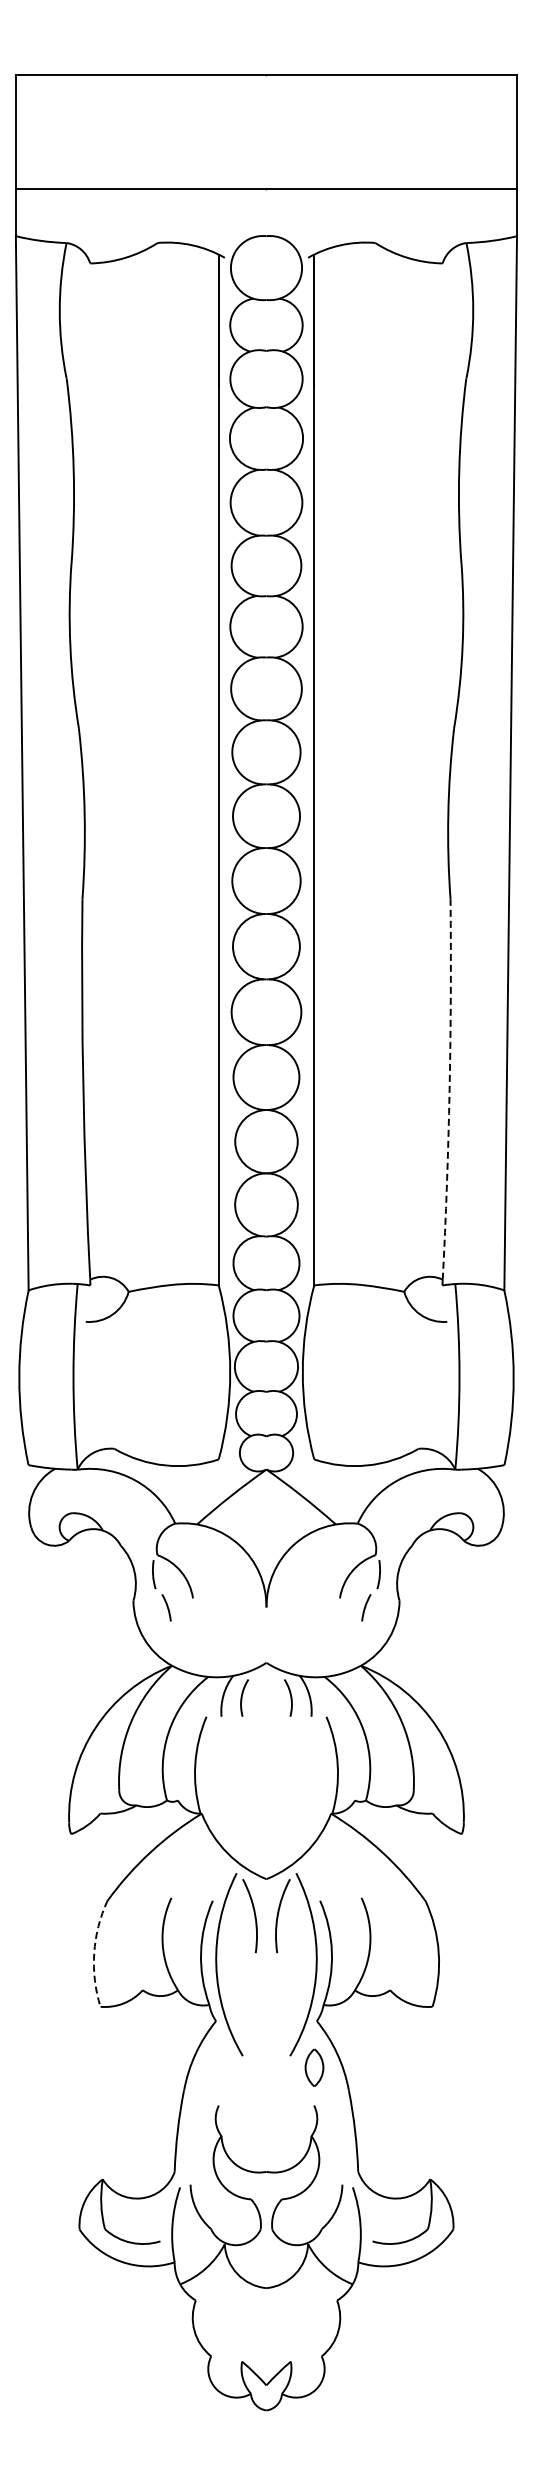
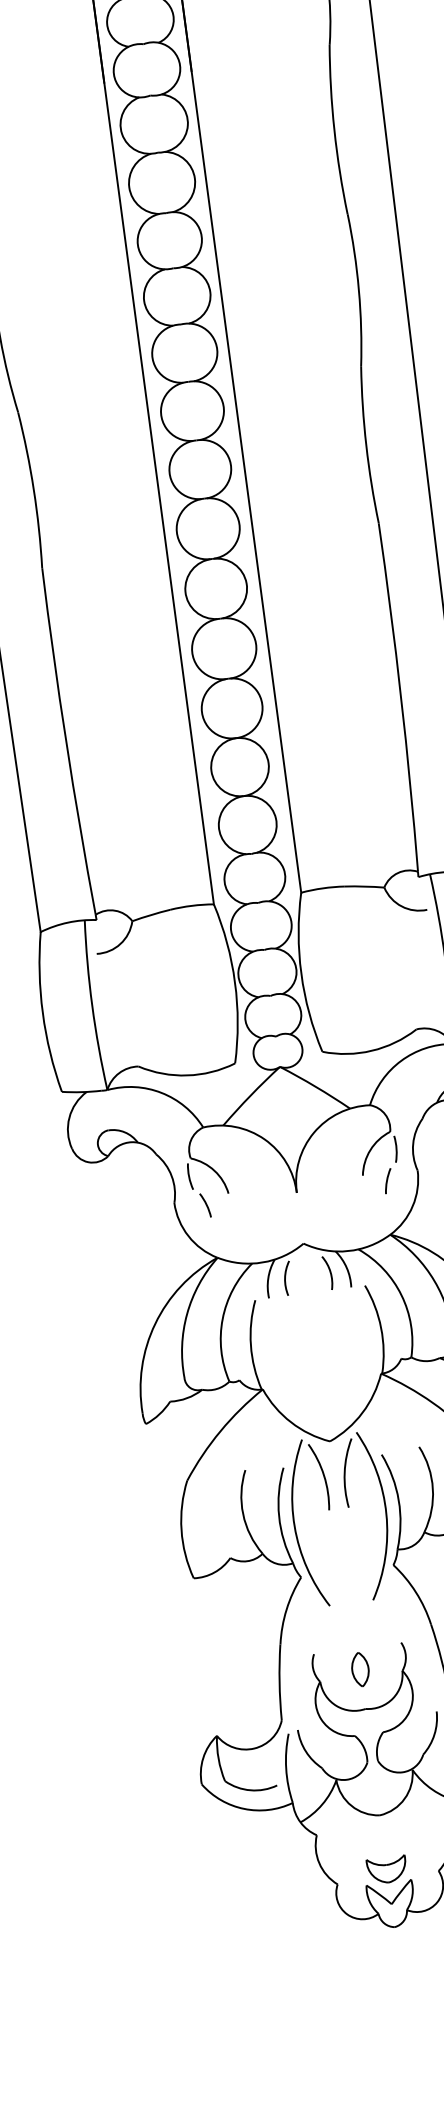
arc: (449, 1089) -> (400, 697), dashed -> solid
arc: (94, 1953) -> (181, 1530), dashed -> solid
part: (314, 2067) -> (360, 1669), moved
part: (266, 2347) -> (387, 1869), added

